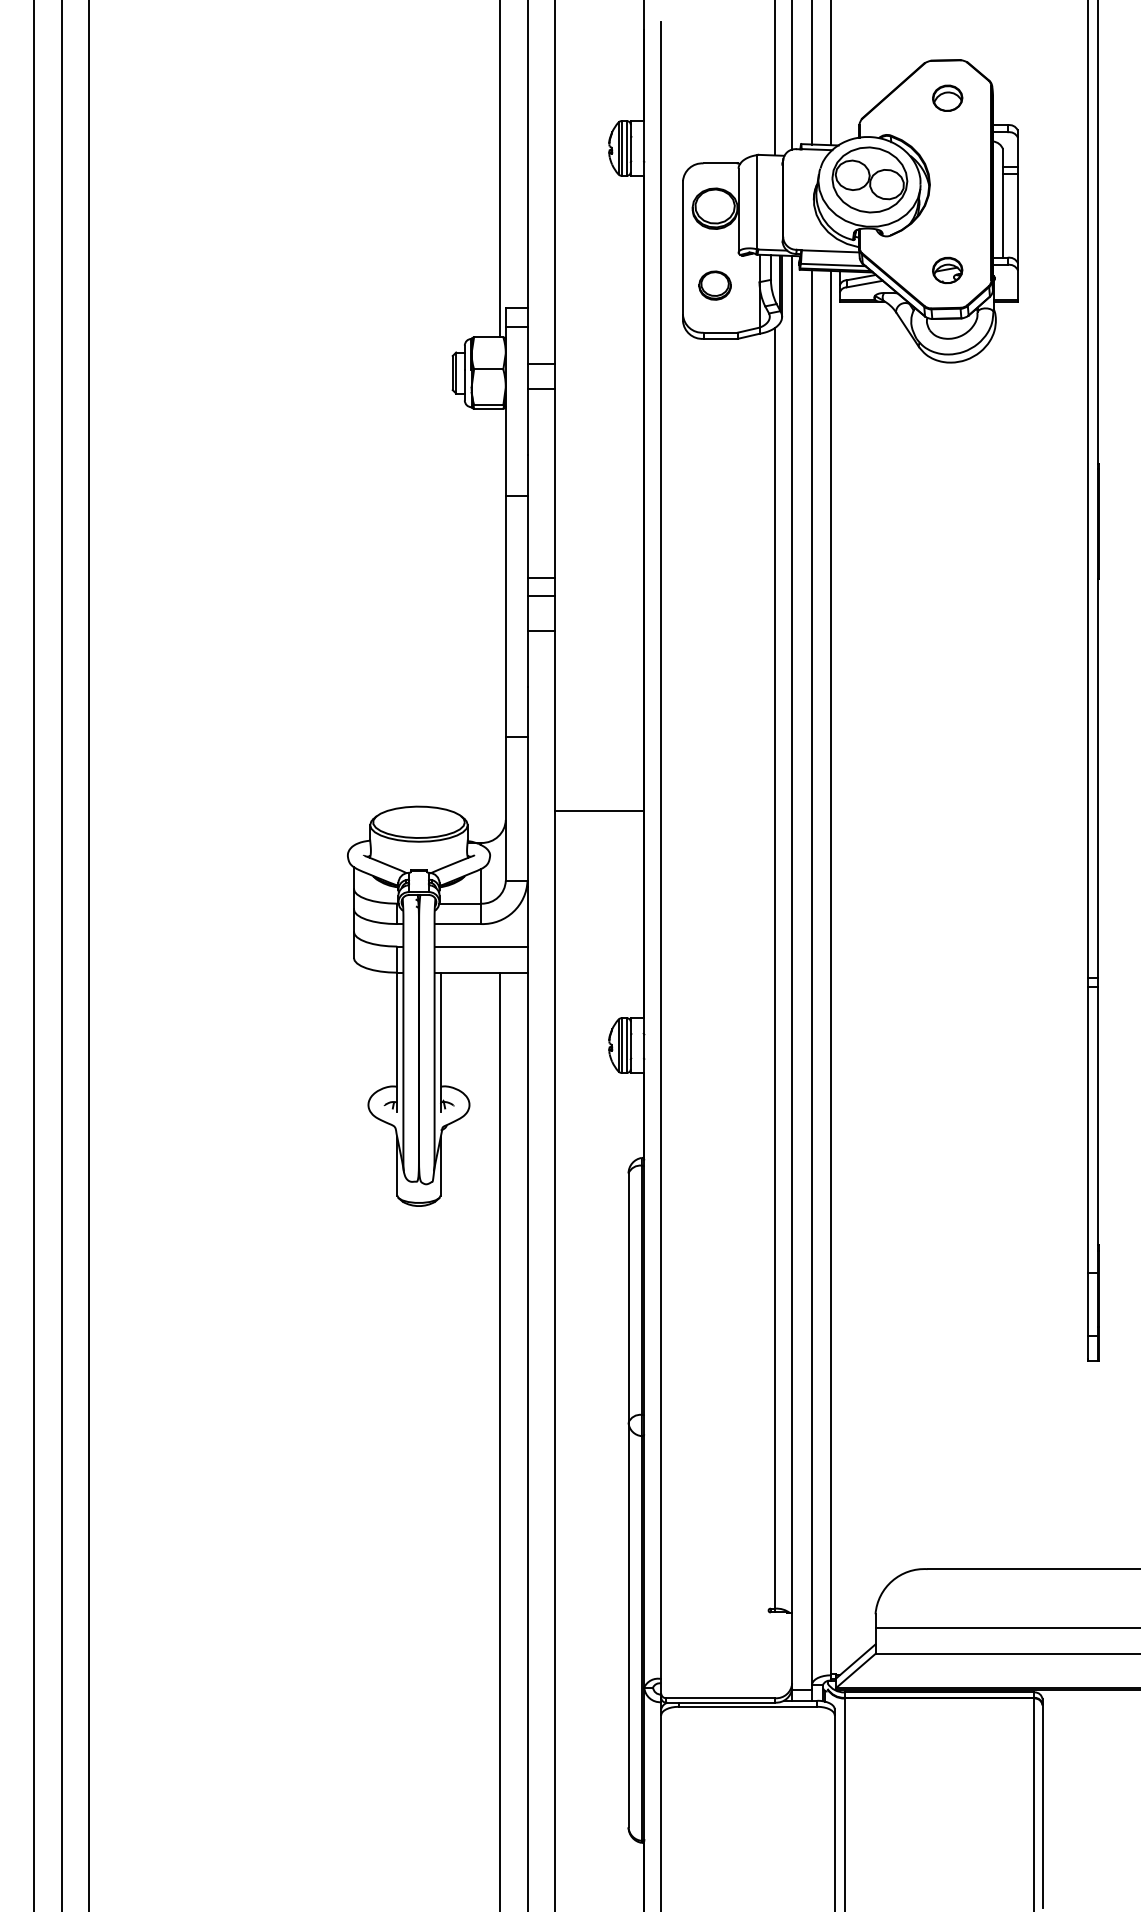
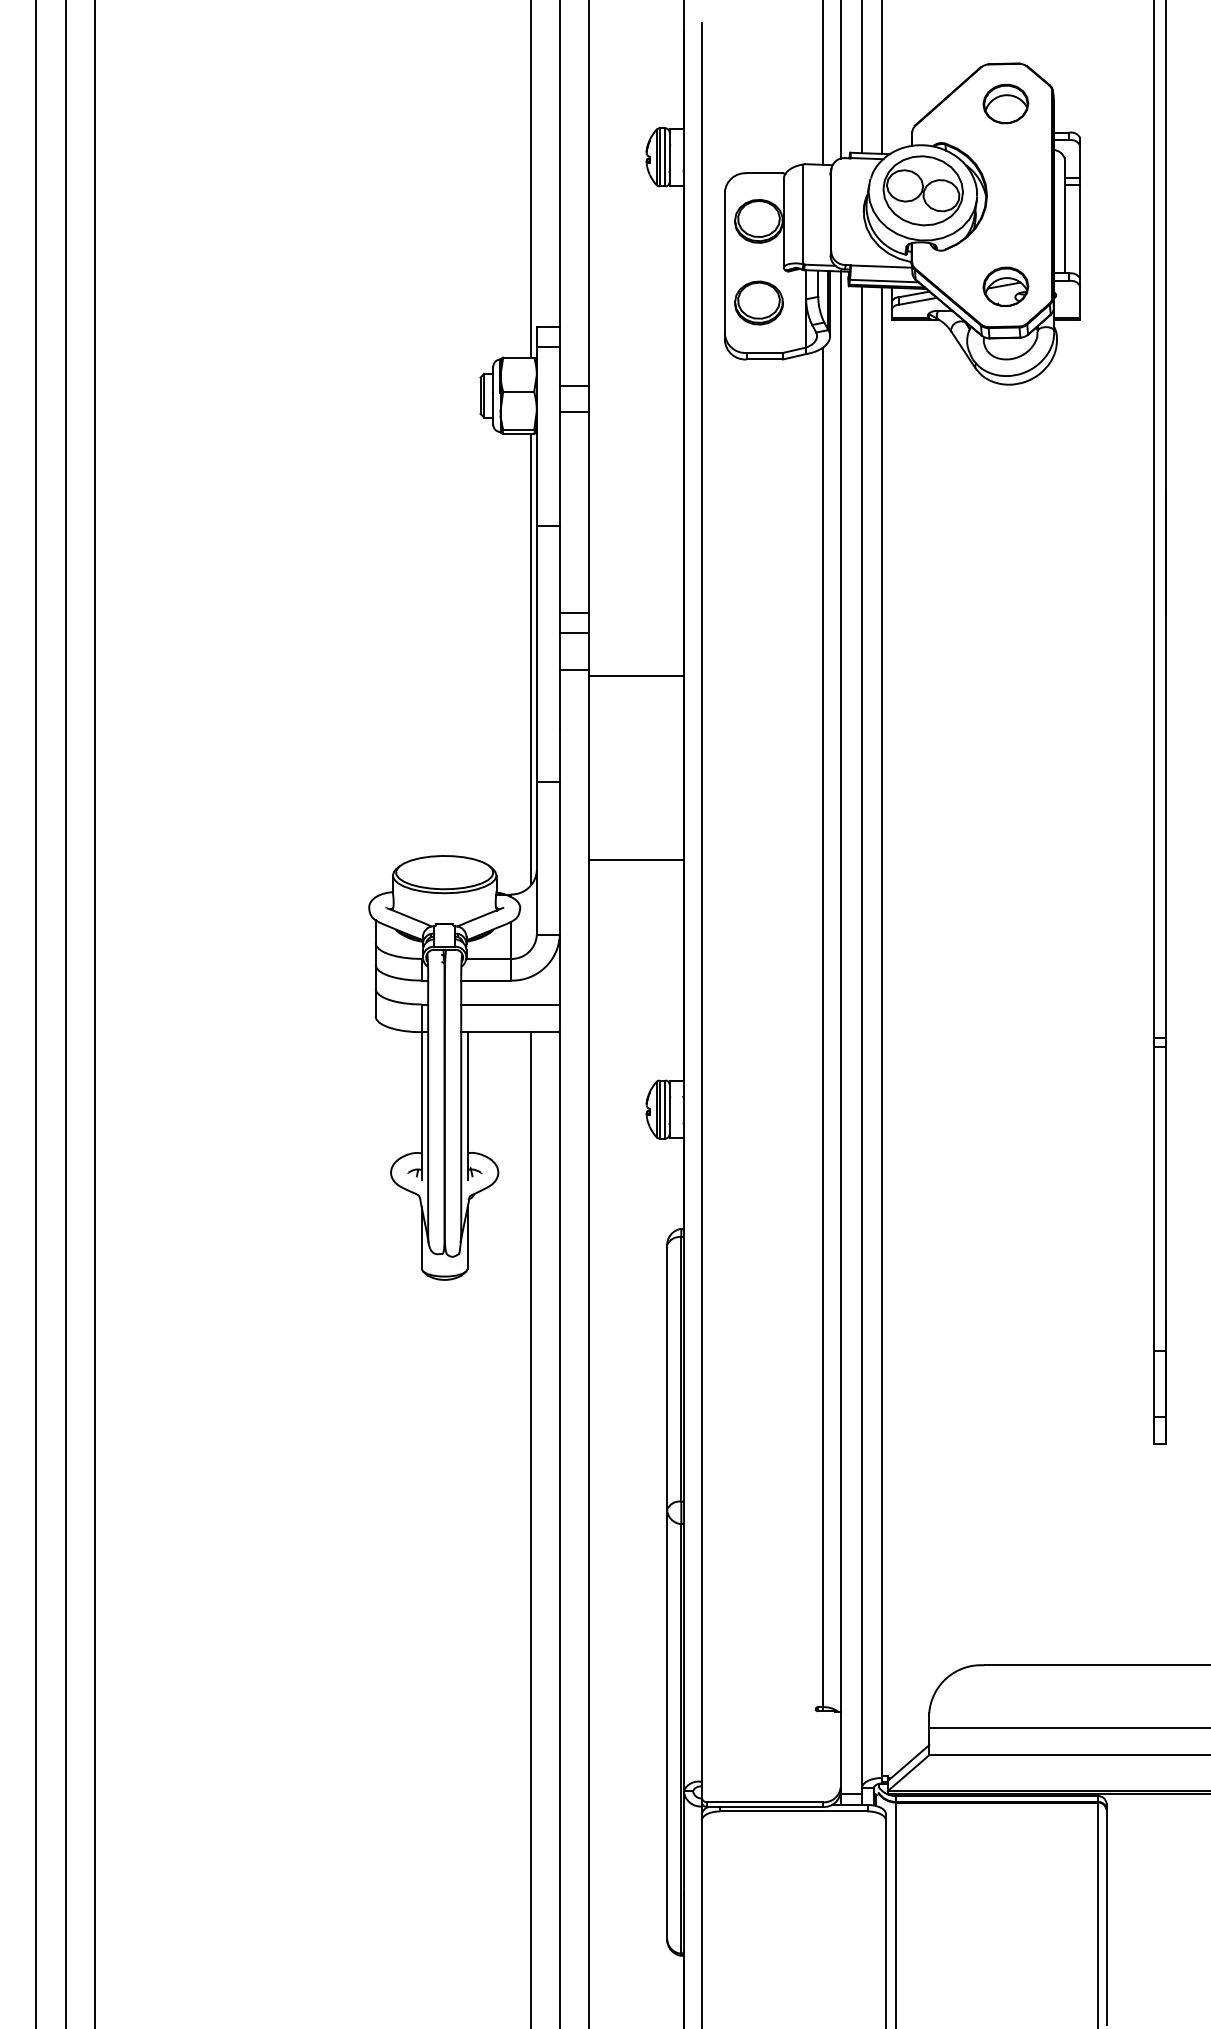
part: (947, 98) -> (1005, 104), size x1.43
part: (947, 270) -> (1005, 286), size x1.43
part: (714, 285) -> (758, 302), size x1.43
line: (500, 621) -> (531, 659), added
line: (599, 636) -> (636, 675), added

